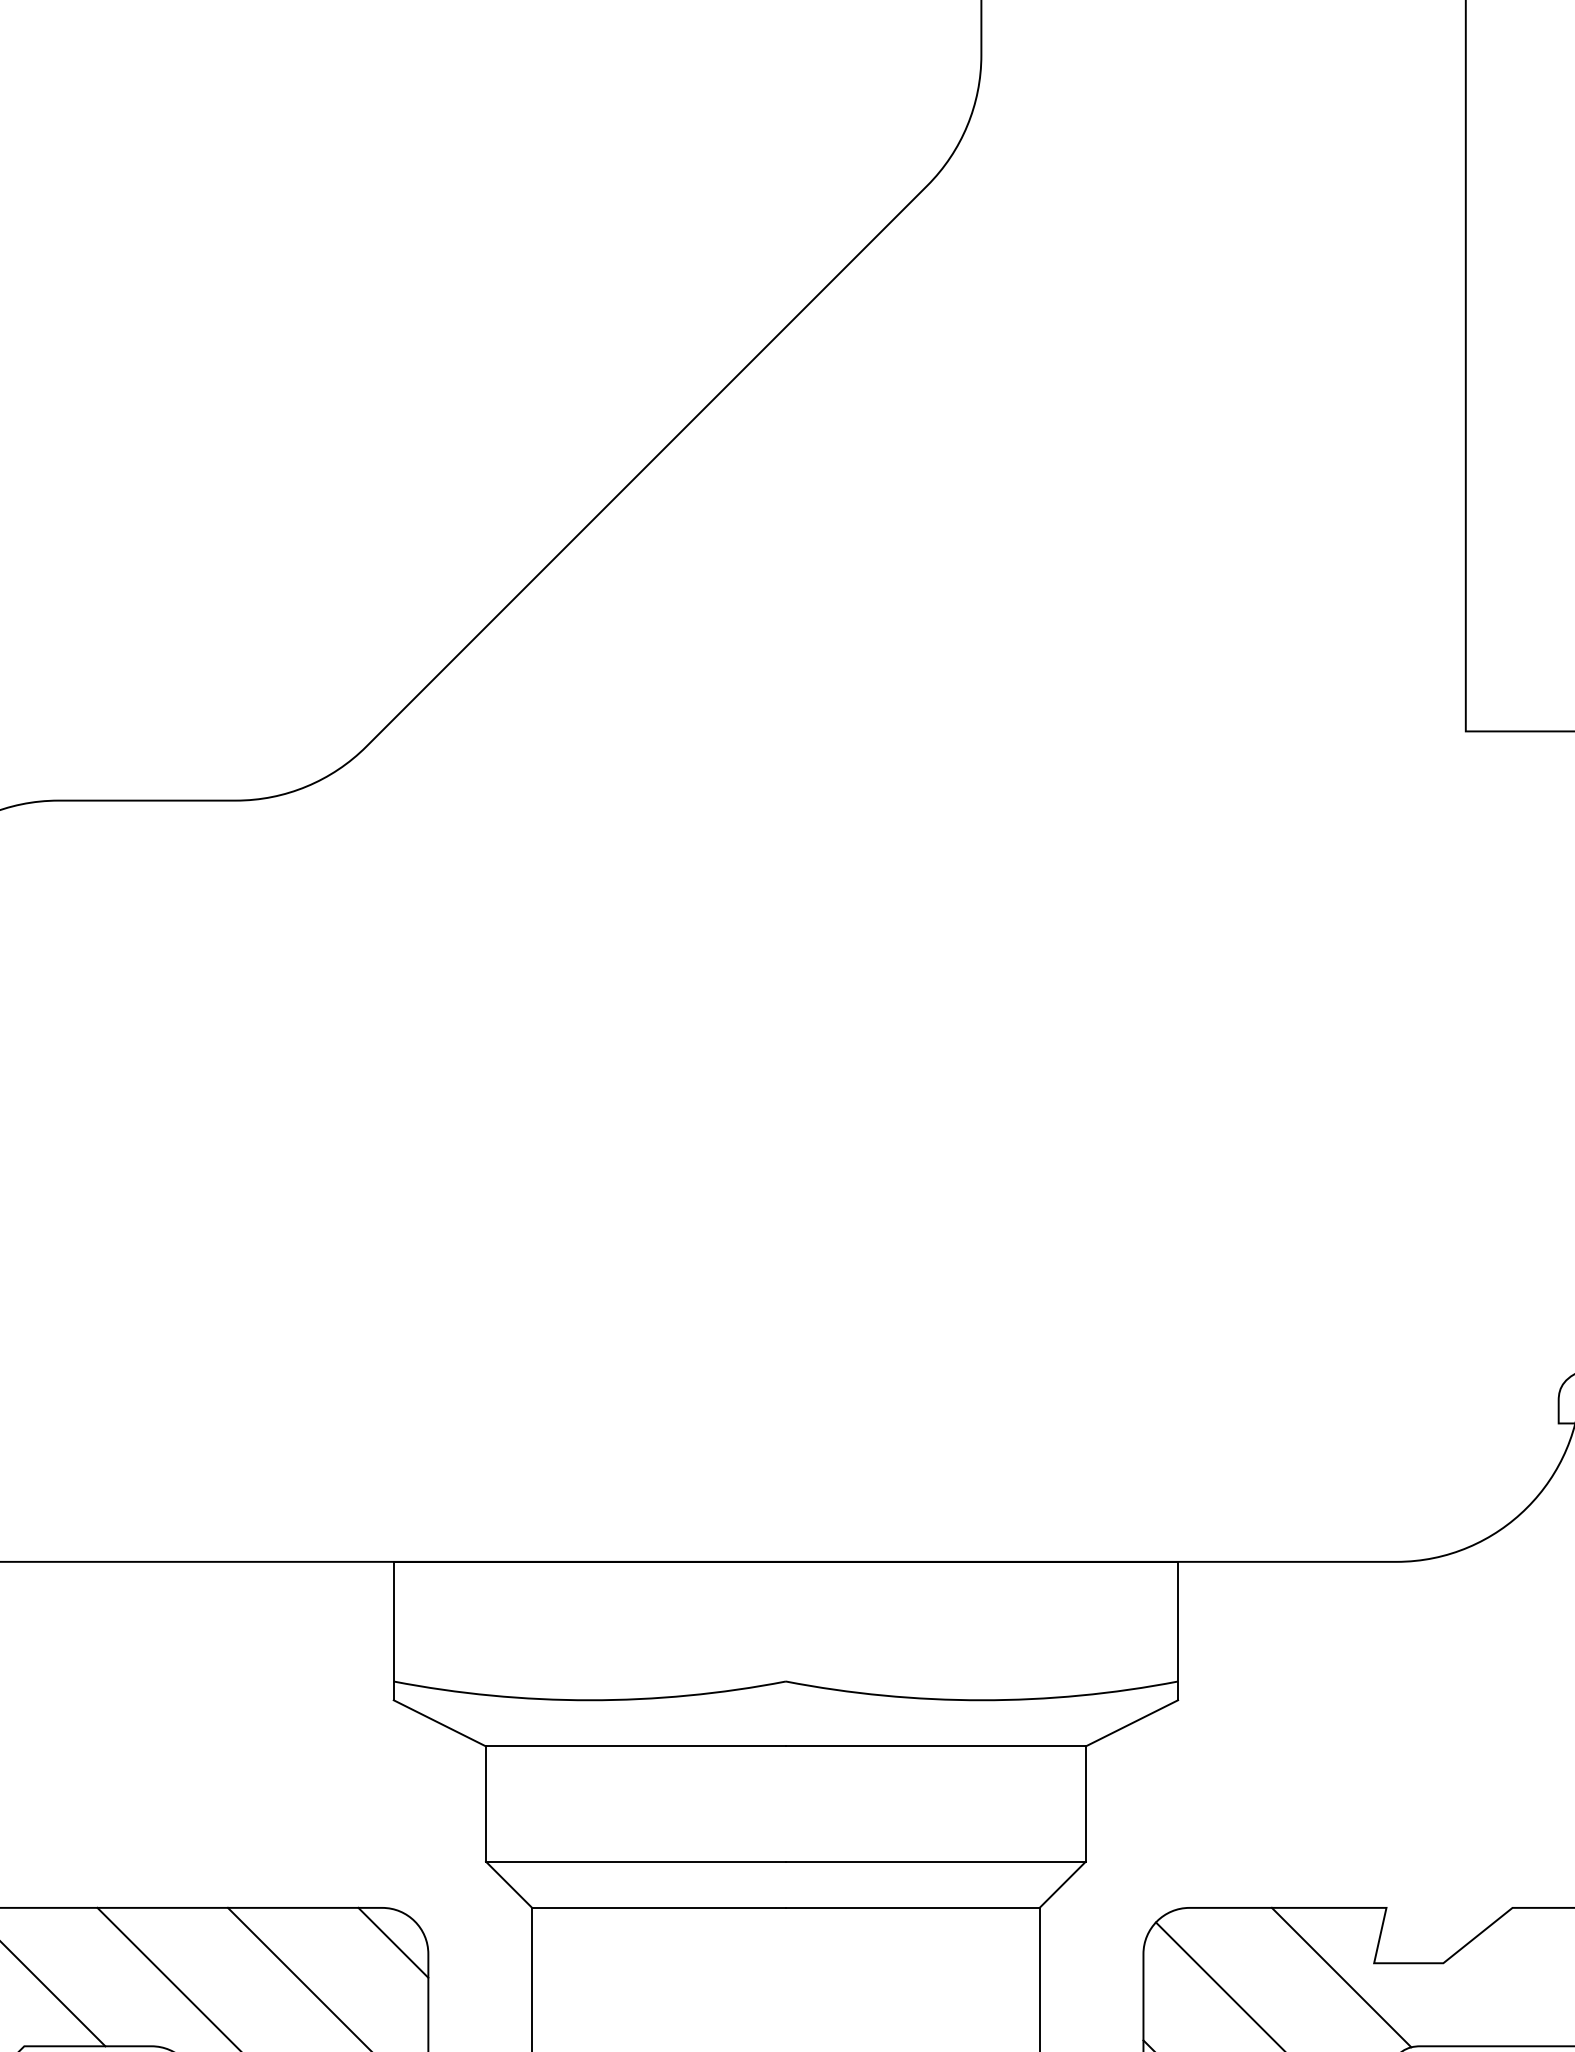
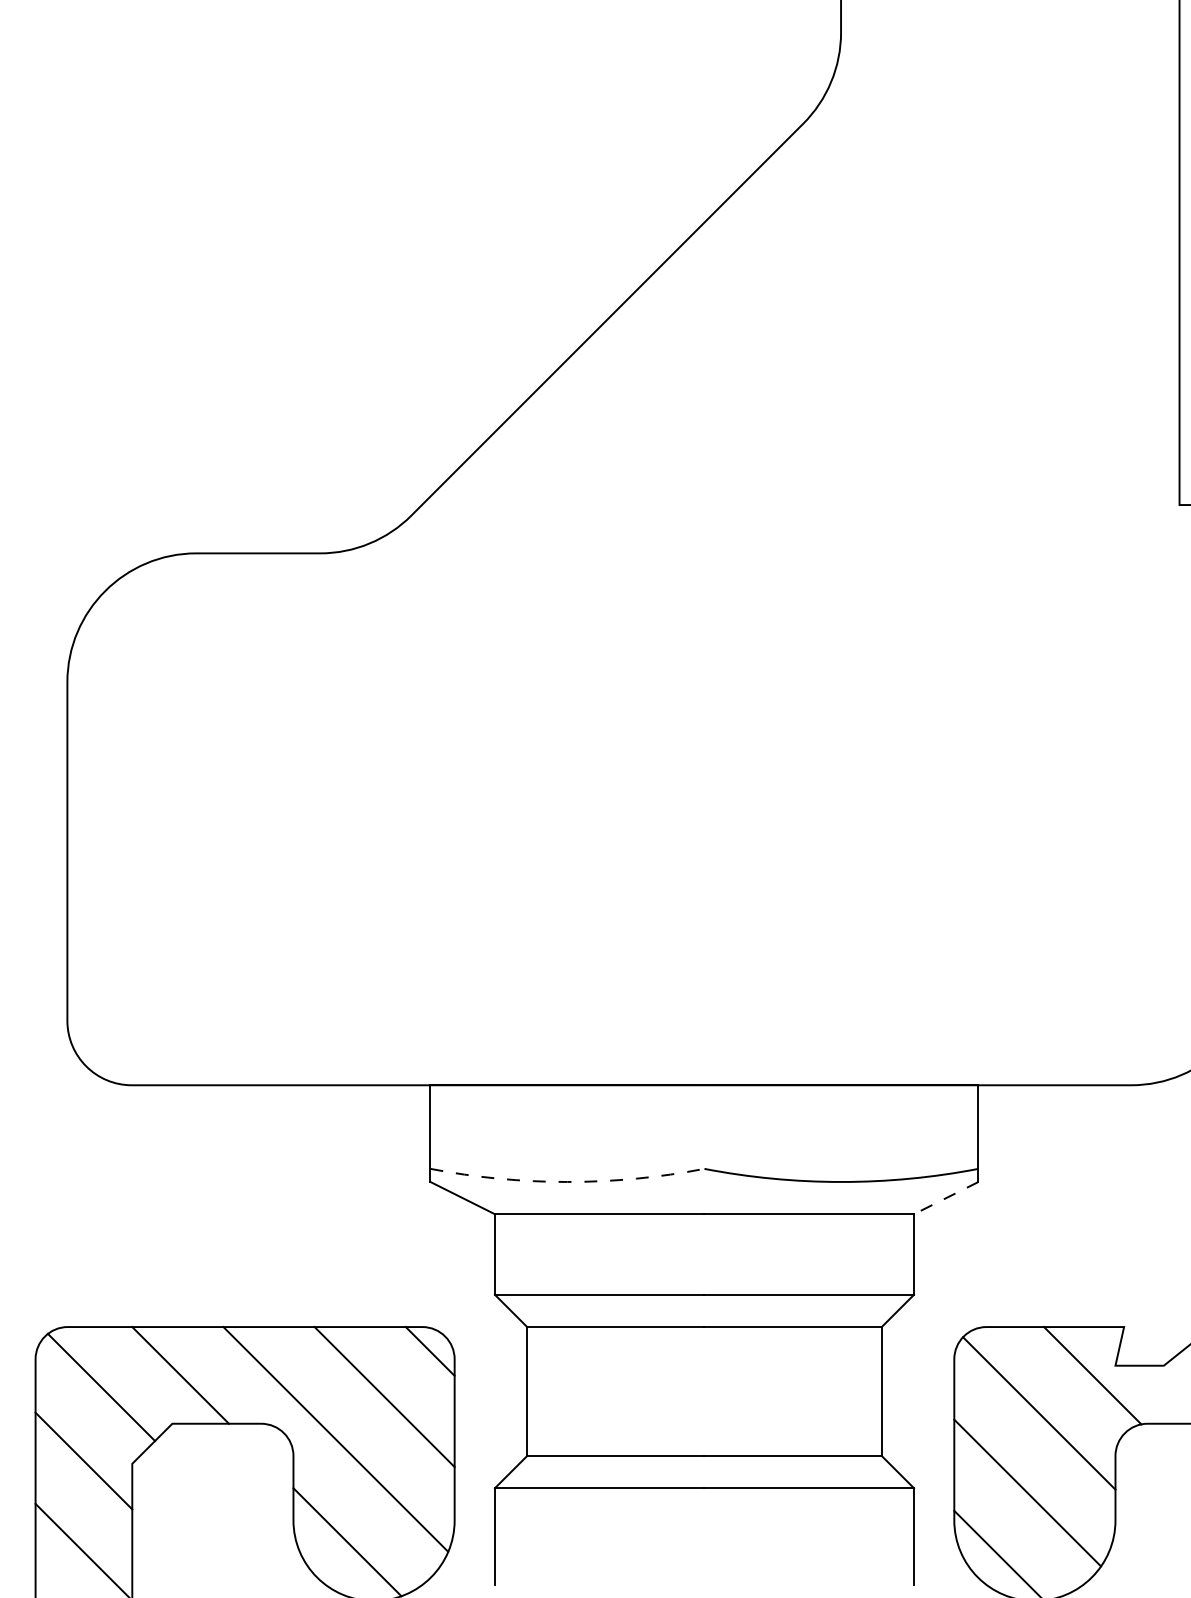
arc: (589, 1699) -> (567, 1181), solid -> dashed
line: (1130, 1723) -> (945, 1198), solid -> dashed

